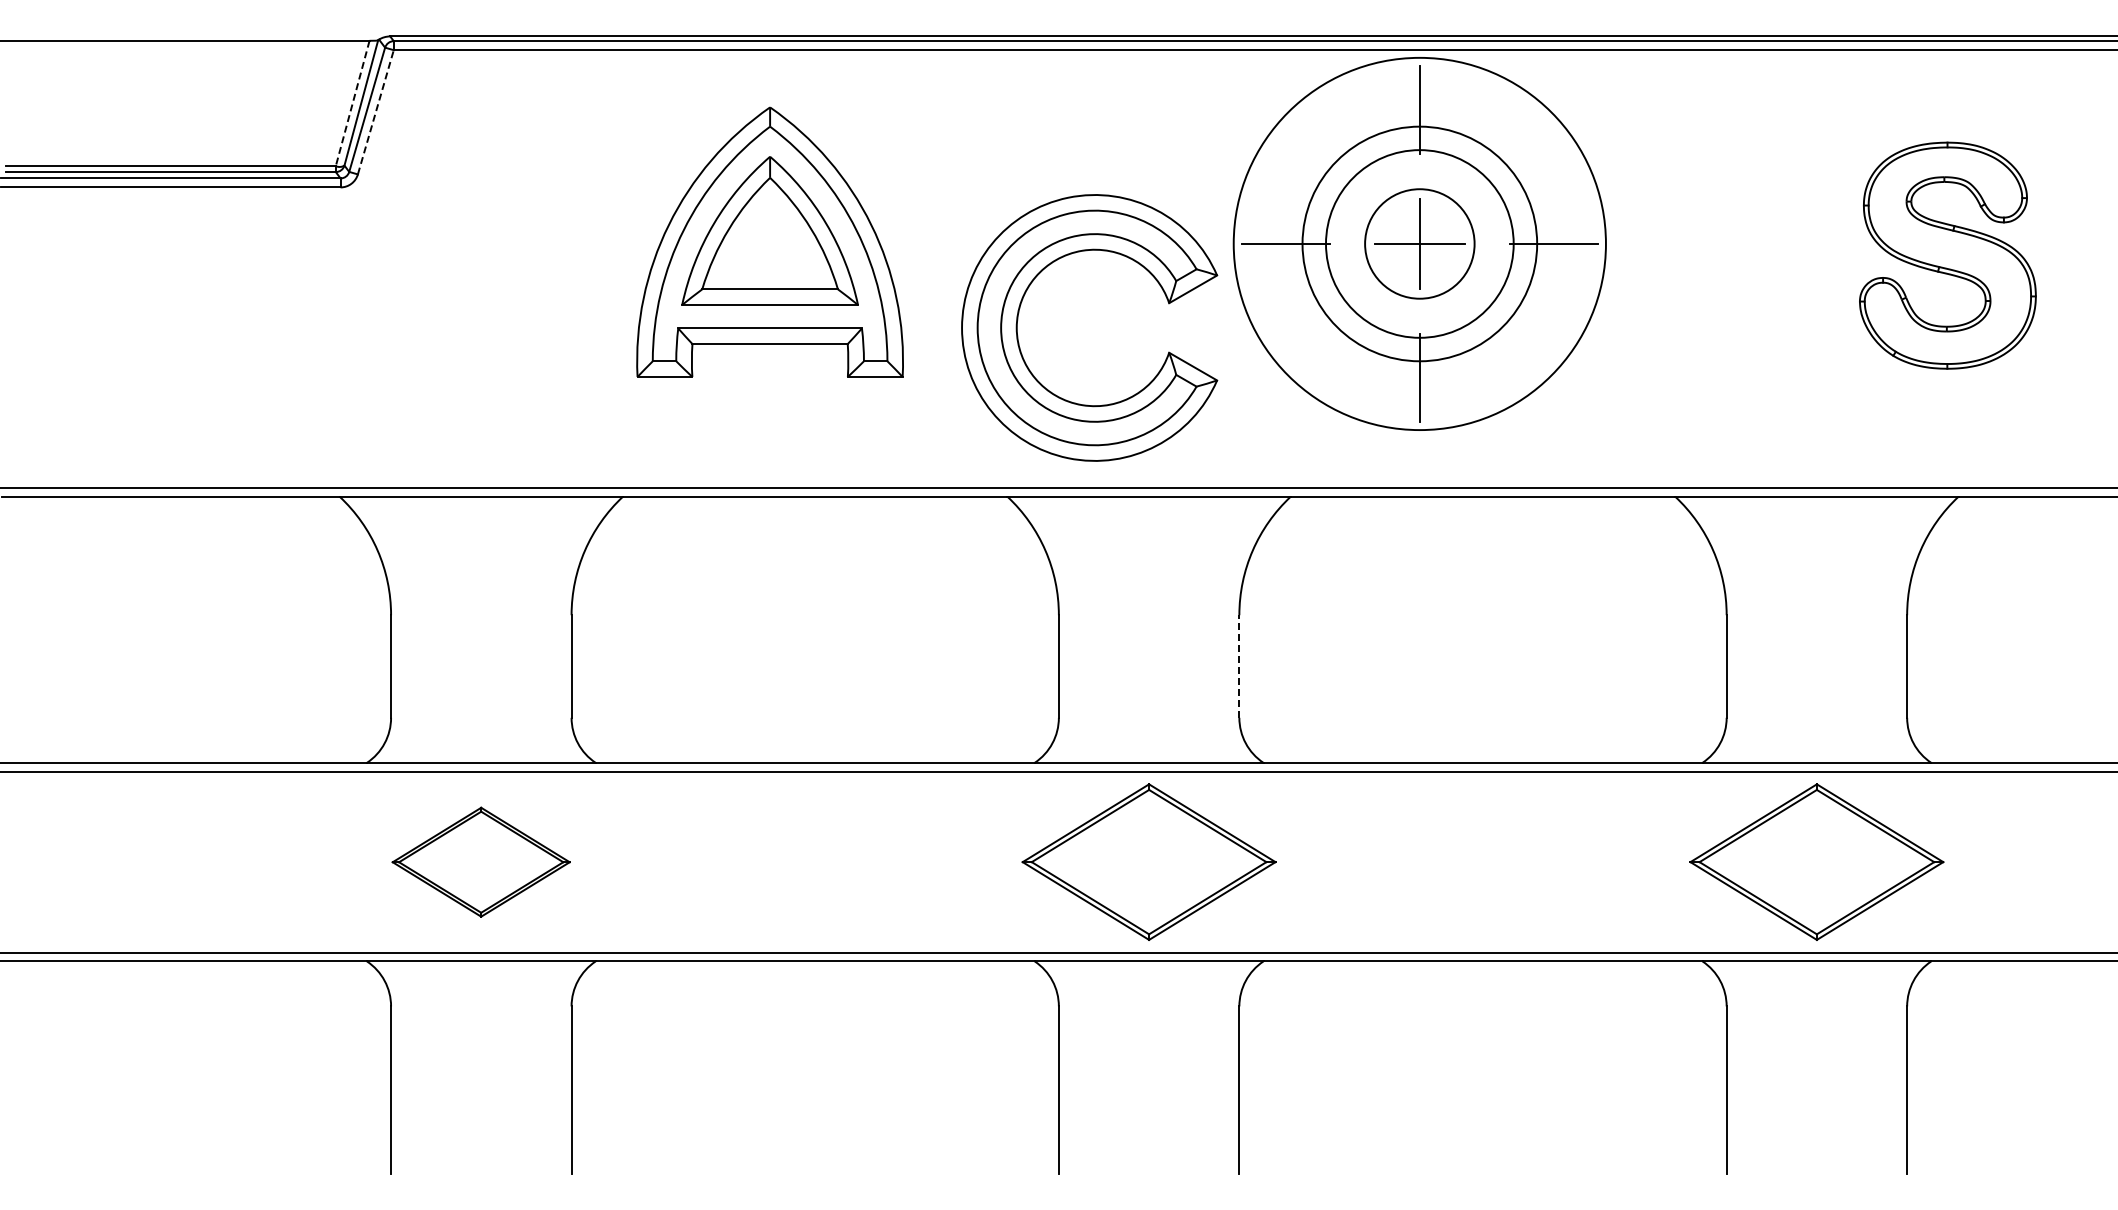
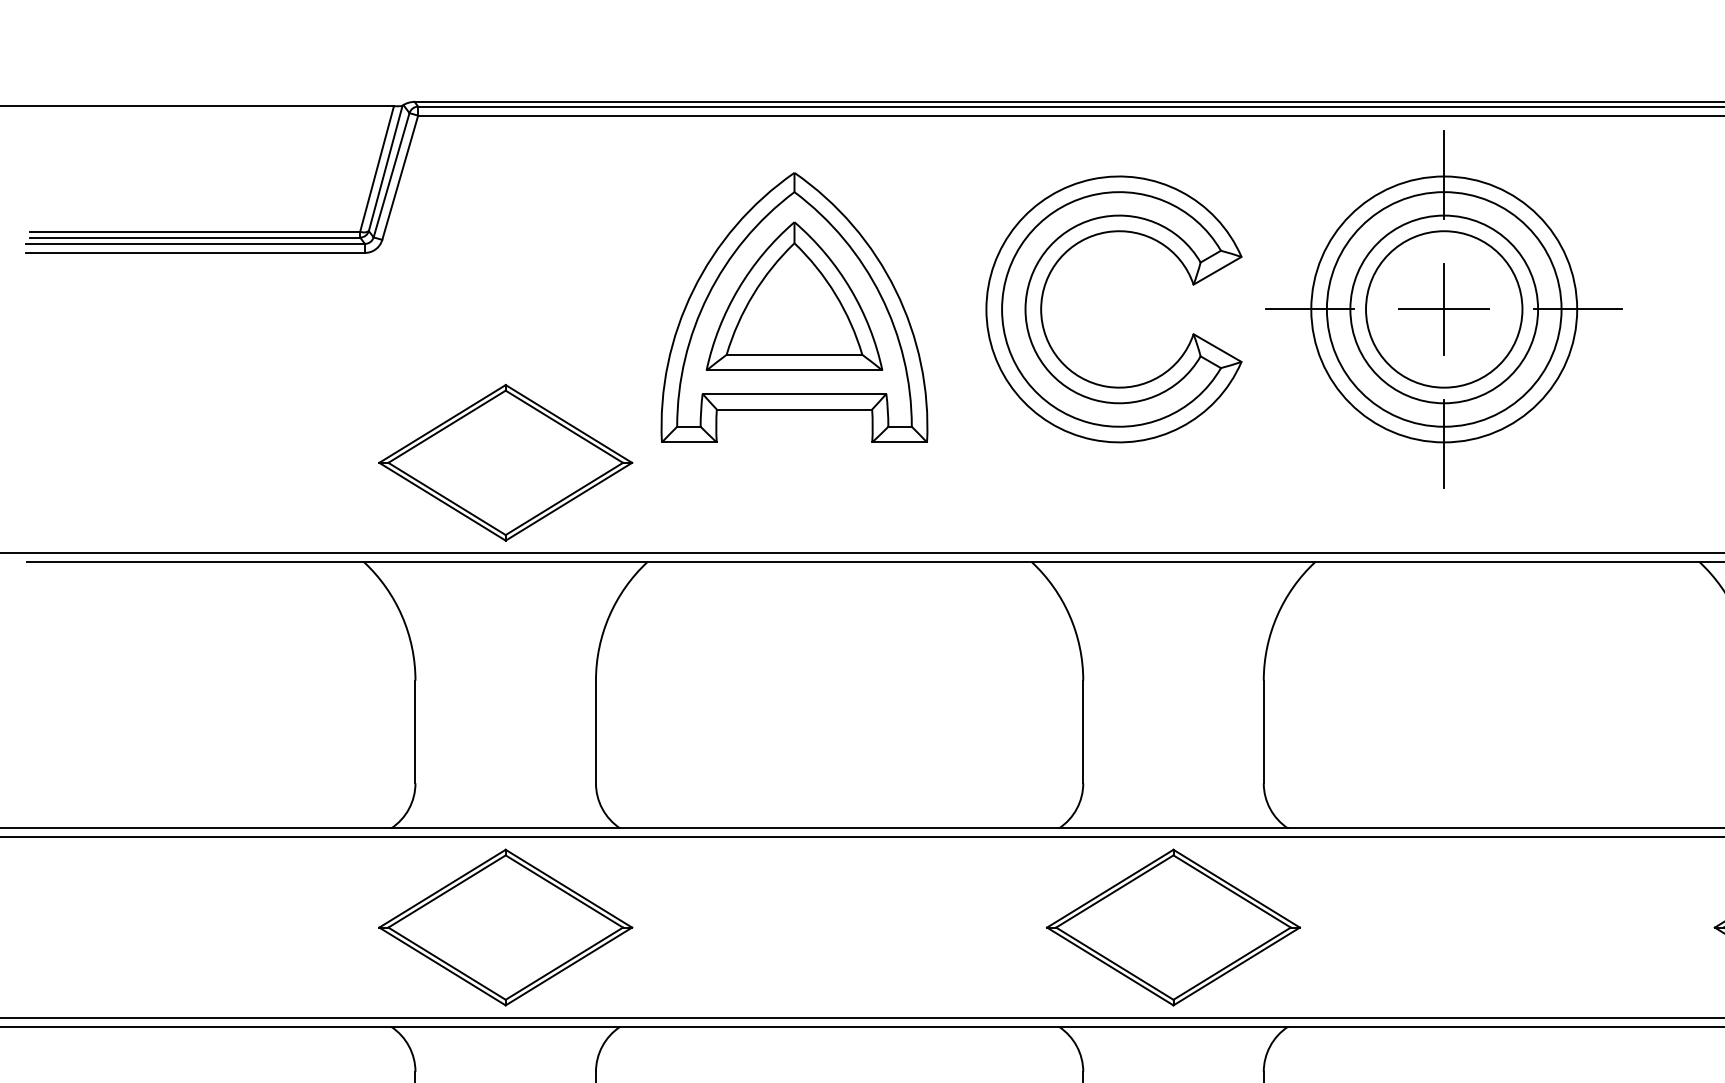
line: (352, 103) -> (376, 168), dashed -> solid
line: (375, 112) -> (399, 177), dashed -> solid
circle: (1419, 243) -> (1443, 308), size x0.71
circle: (1419, 243) -> (1443, 308), size x1.43
part: (1018, 320) -> (1042, 301), moved
part: (480, 397) -> (504, 462), added
line: (1239, 666) -> (1263, 731), dashed -> solid
part: (480, 862) -> (504, 927), size x1.43

